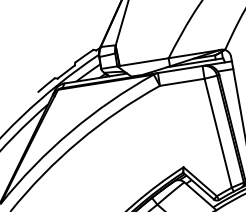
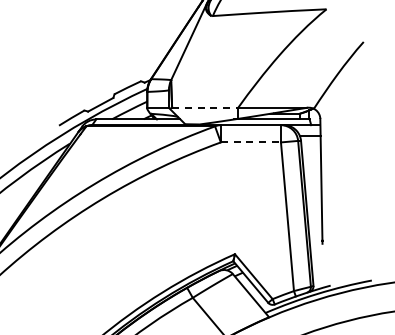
line: (144, 61) -> (205, 107), solid -> dashed
line: (182, 82) -> (251, 142), solid -> dashed

